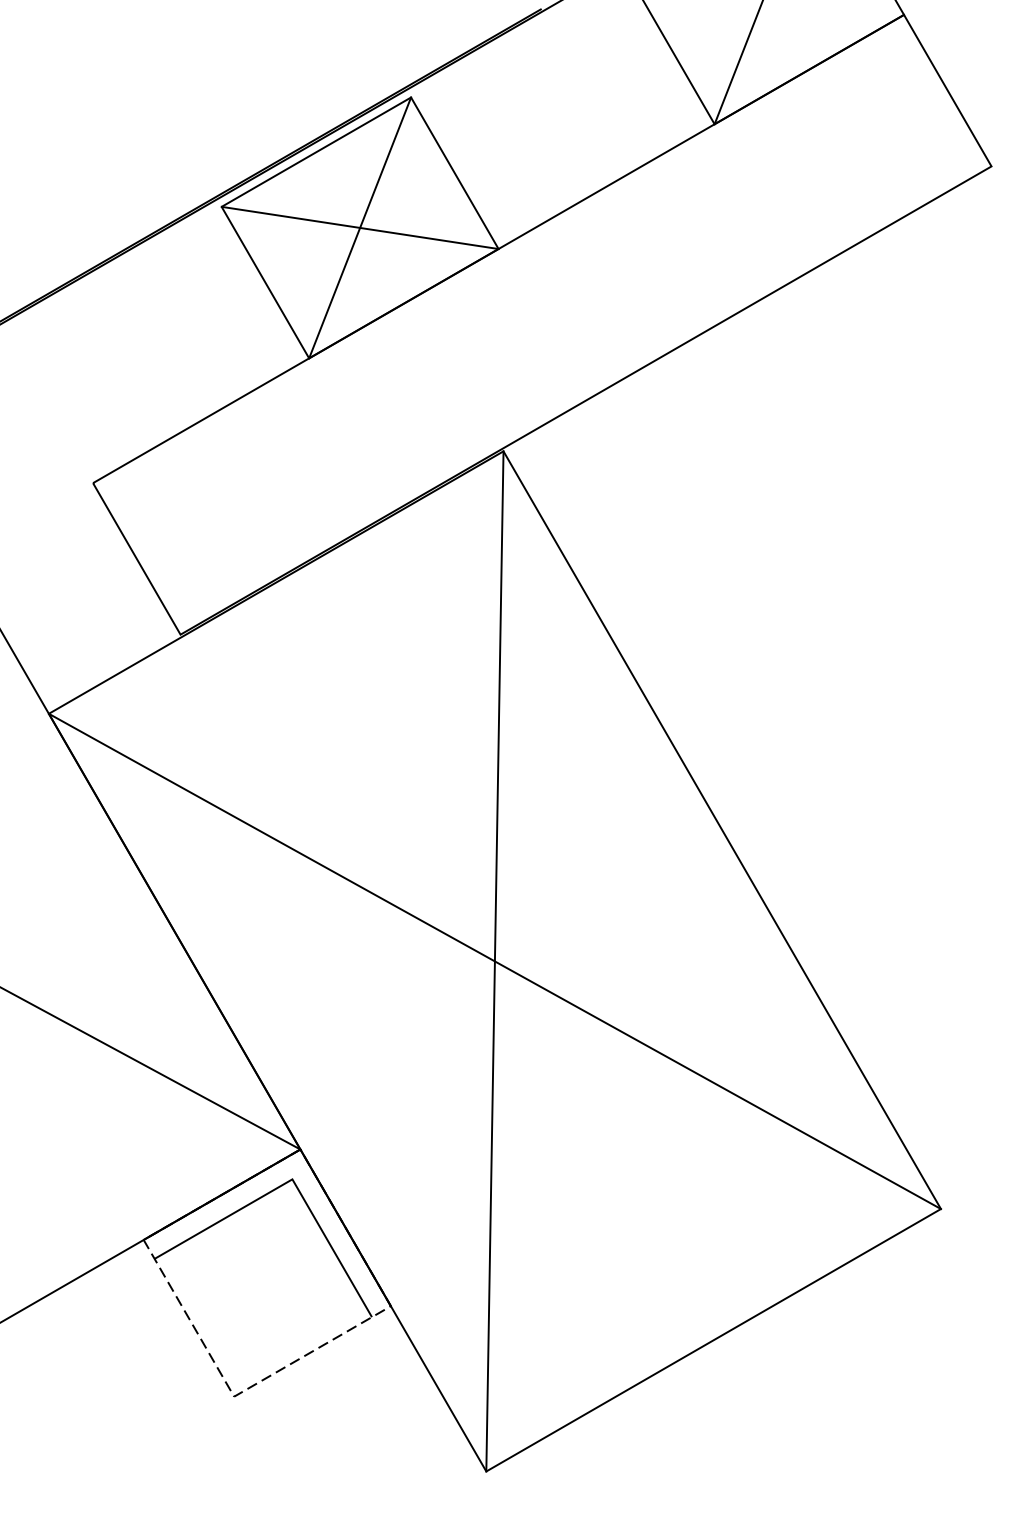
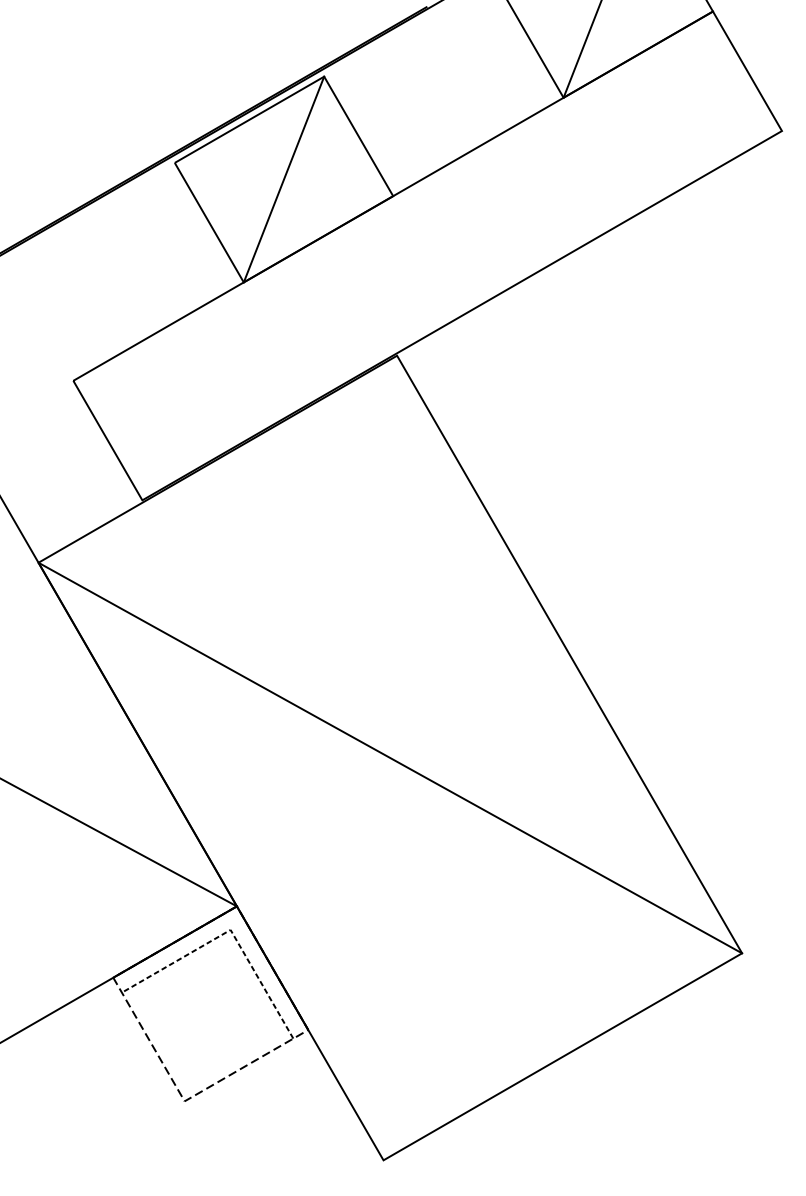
line: (359, 227) -> (283, 179), removed
line: (494, 961) -> (389, 758), removed
line: (292, 1179) -> (230, 930), solid -> dashed

